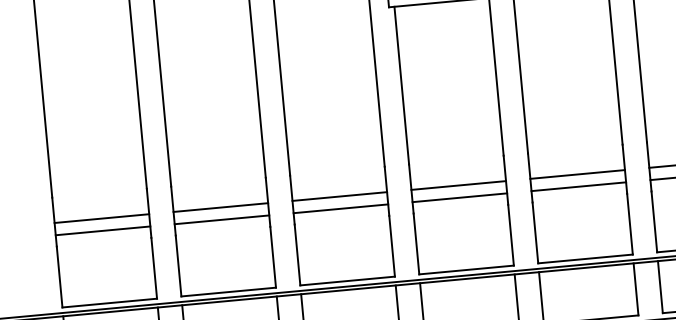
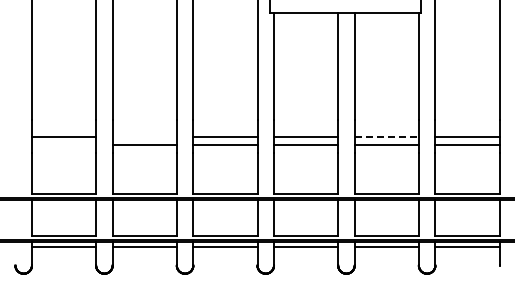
line: (578, 174) -> (387, 137), solid -> dashed
line: (220, 208) -> (144, 137), removed
line: (102, 230) -> (63, 145), removed

